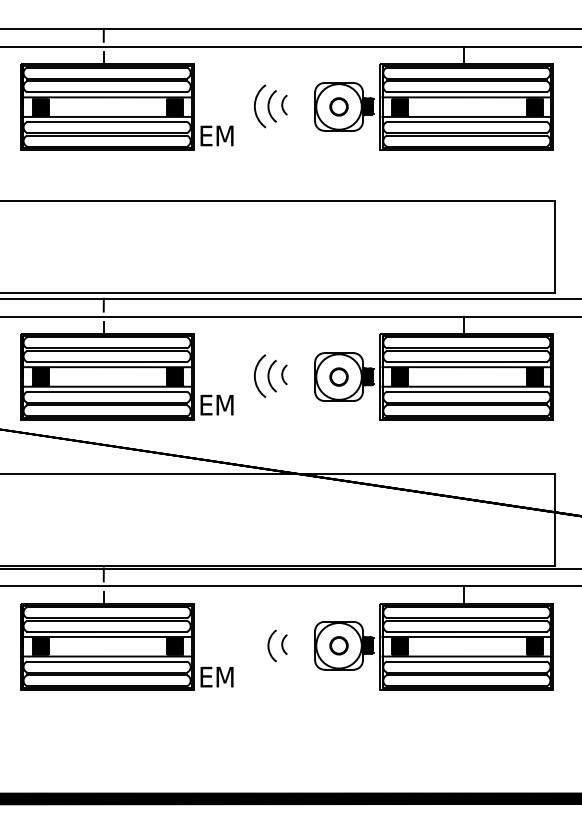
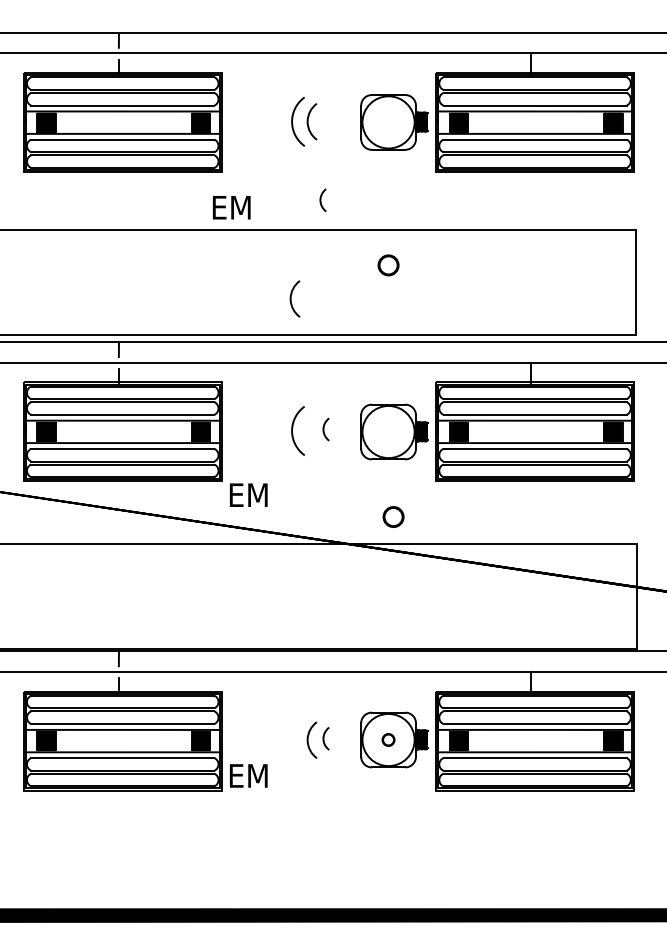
arc: (283, 105) -> (321, 200), moved
circle: (338, 107) -> (388, 265), moved
text: (216, 135) -> (231, 207), moved
arc: (269, 375) -> (291, 298), moved
circle: (338, 376) -> (393, 516), moved
text: (216, 404) -> (248, 494), moved
circle: (338, 645) -> (388, 739), size x0.6

